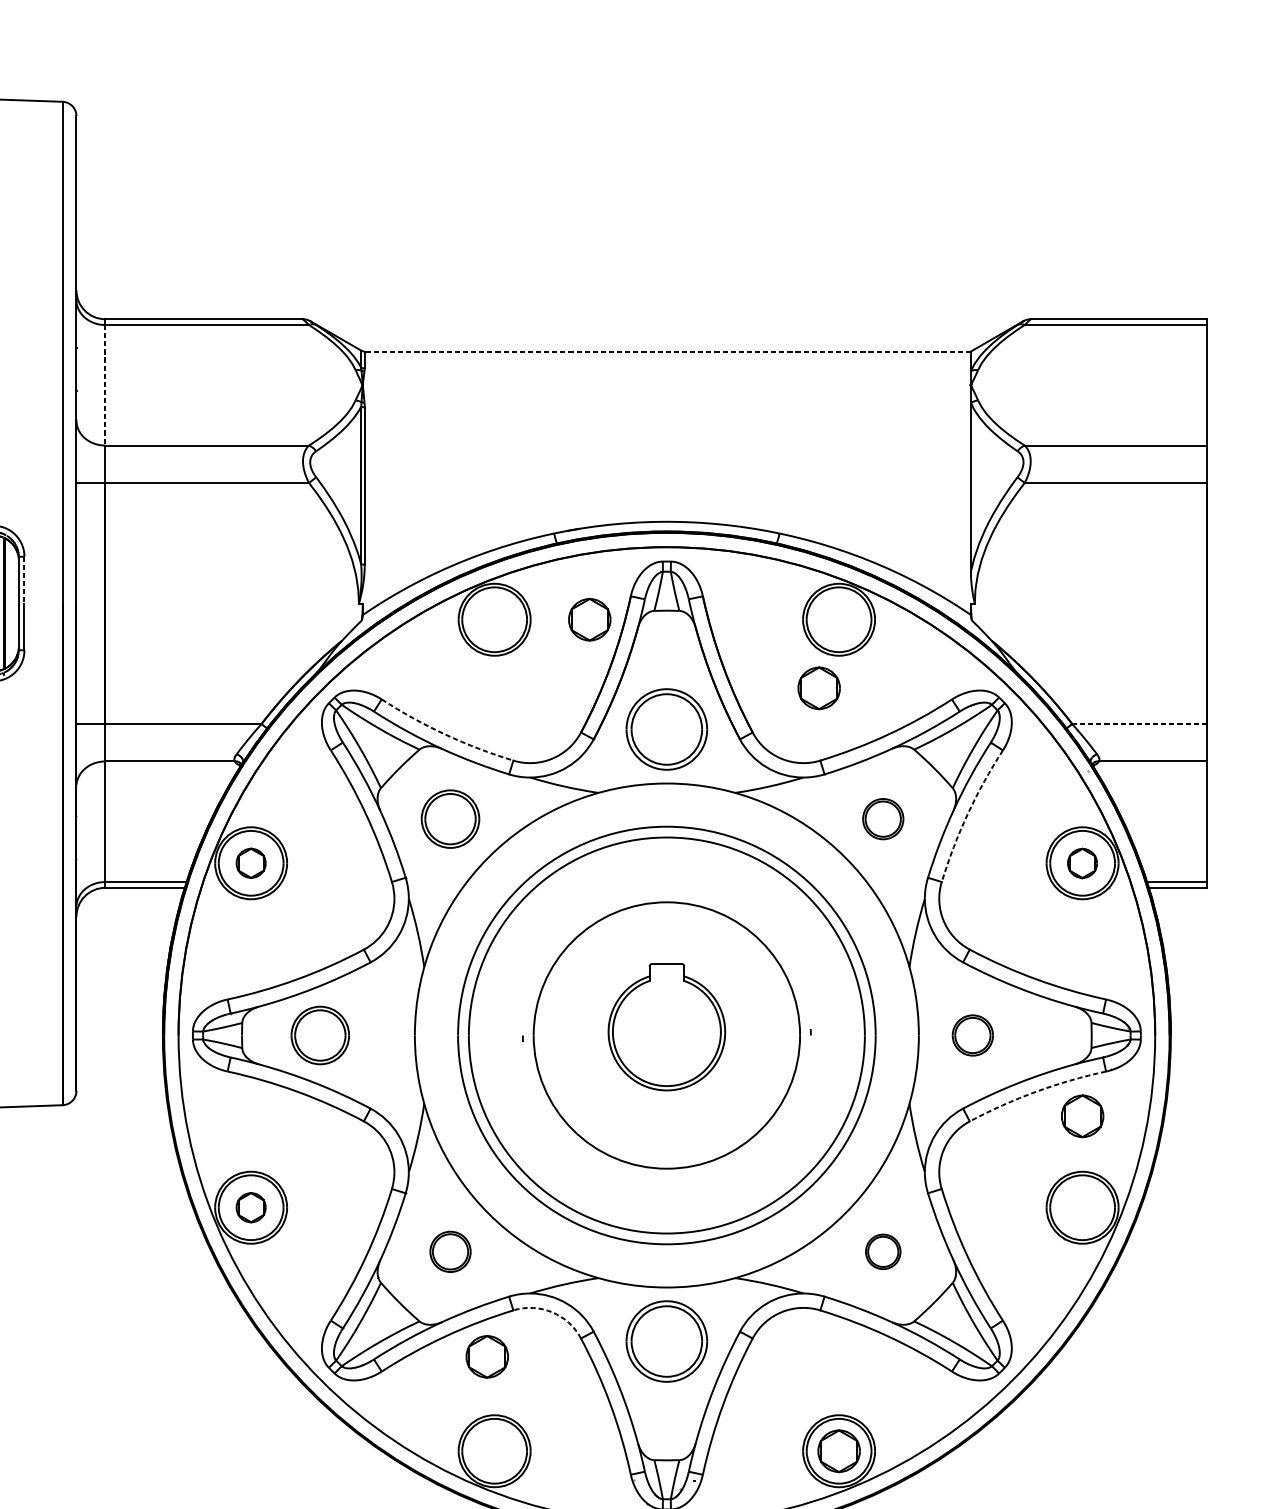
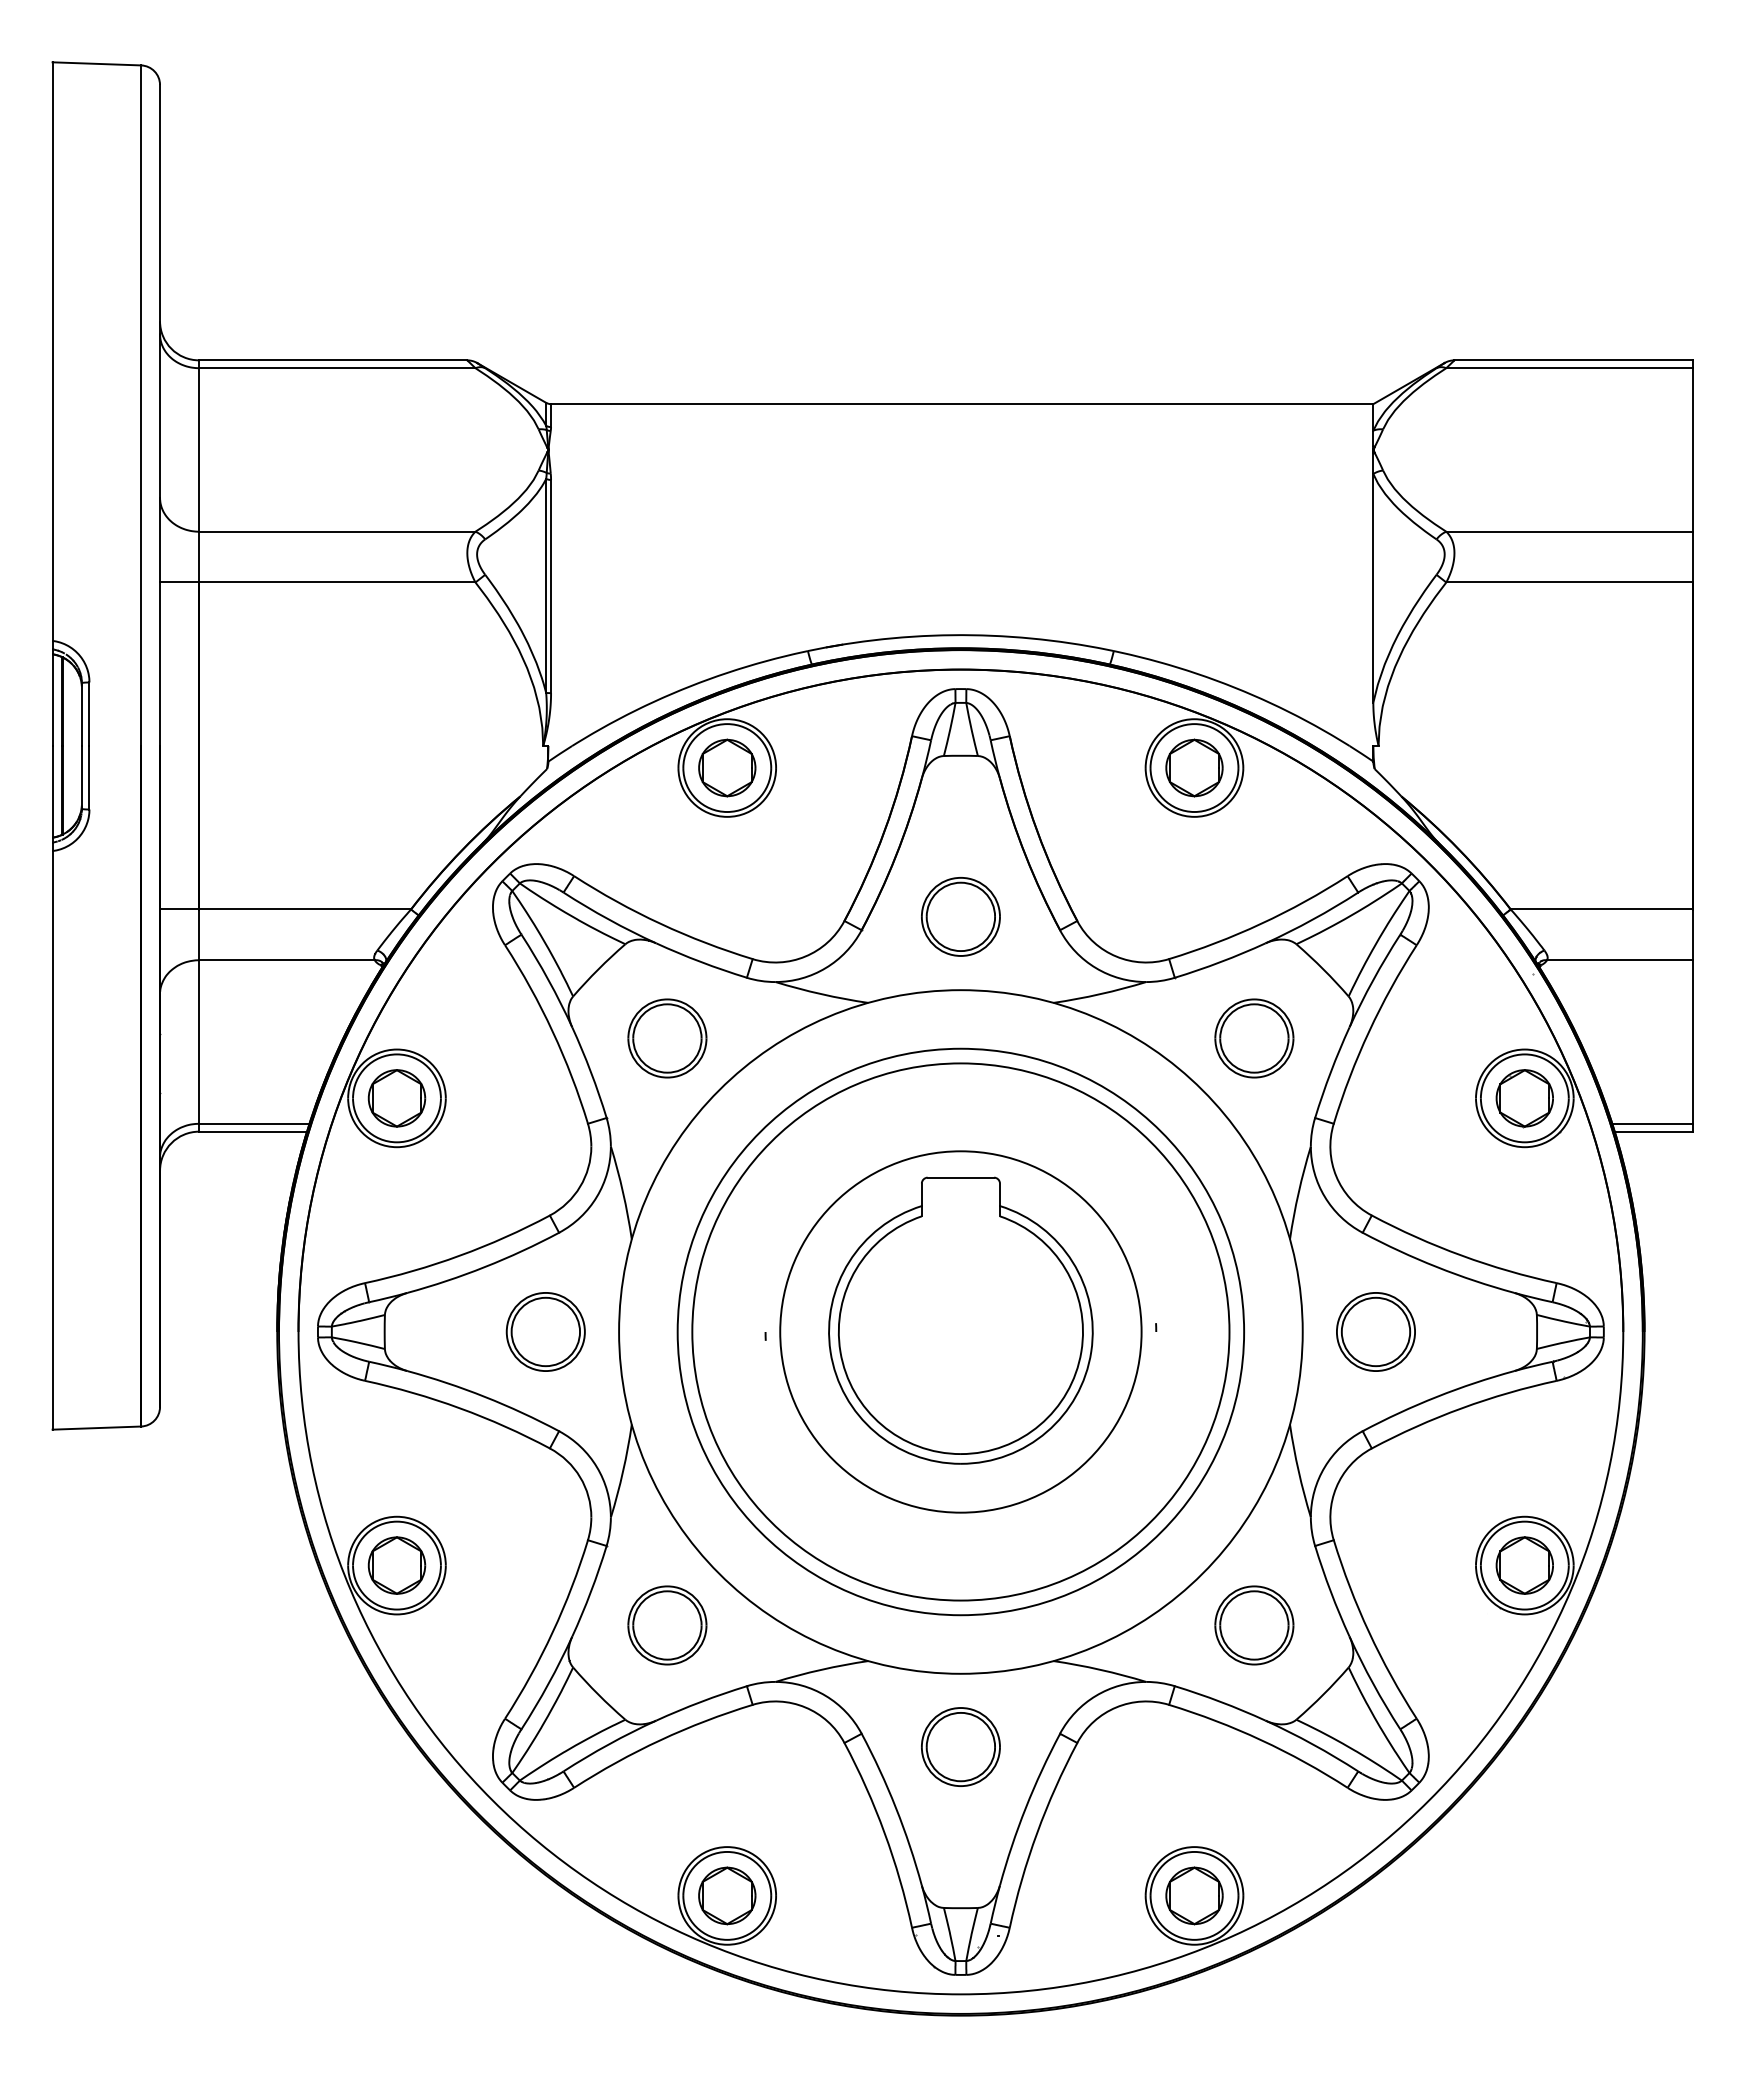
line: (667, 351) -> (961, 404), dashed -> solid
line: (105, 384) -> (199, 449), dashed -> solid
line: (24, 580) -> (89, 714), dashed -> solid
part: (589, 619) -> (727, 767), moved
part: (819, 687) -> (1194, 767), moved
line: (1139, 724) -> (1601, 909), dashed -> solid
part: (666, 729) -> (960, 916), size x0.71
arc: (445, 734) -> (660, 923), dashed -> solid
arc: (968, 813) -> (1369, 1031), dashed -> solid
part: (883, 819) -> (1254, 1038), size x1.43
part: (250, 863) -> (396, 1098), size x1.43
part: (1082, 863) -> (1524, 1098), size x1.43
part: (666, 1027) -> (960, 1320), size x1.67
part: (320, 1035) -> (545, 1331), moved
part: (972, 1035) -> (1375, 1331), size x1.43
arc: (1035, 1091) -> (1461, 1408), dashed -> solid
part: (1082, 1116) -> (1524, 1565), moved
part: (250, 1207) -> (396, 1565), size x1.43
part: (450, 1251) -> (667, 1625), size x1.43
part: (883, 1251) -> (1254, 1625), size x1.67
arc: (552, 1312) -> (805, 1707), dashed -> solid
part: (666, 1341) -> (960, 1746), size x0.71
part: (487, 1356) -> (727, 1895), moved

